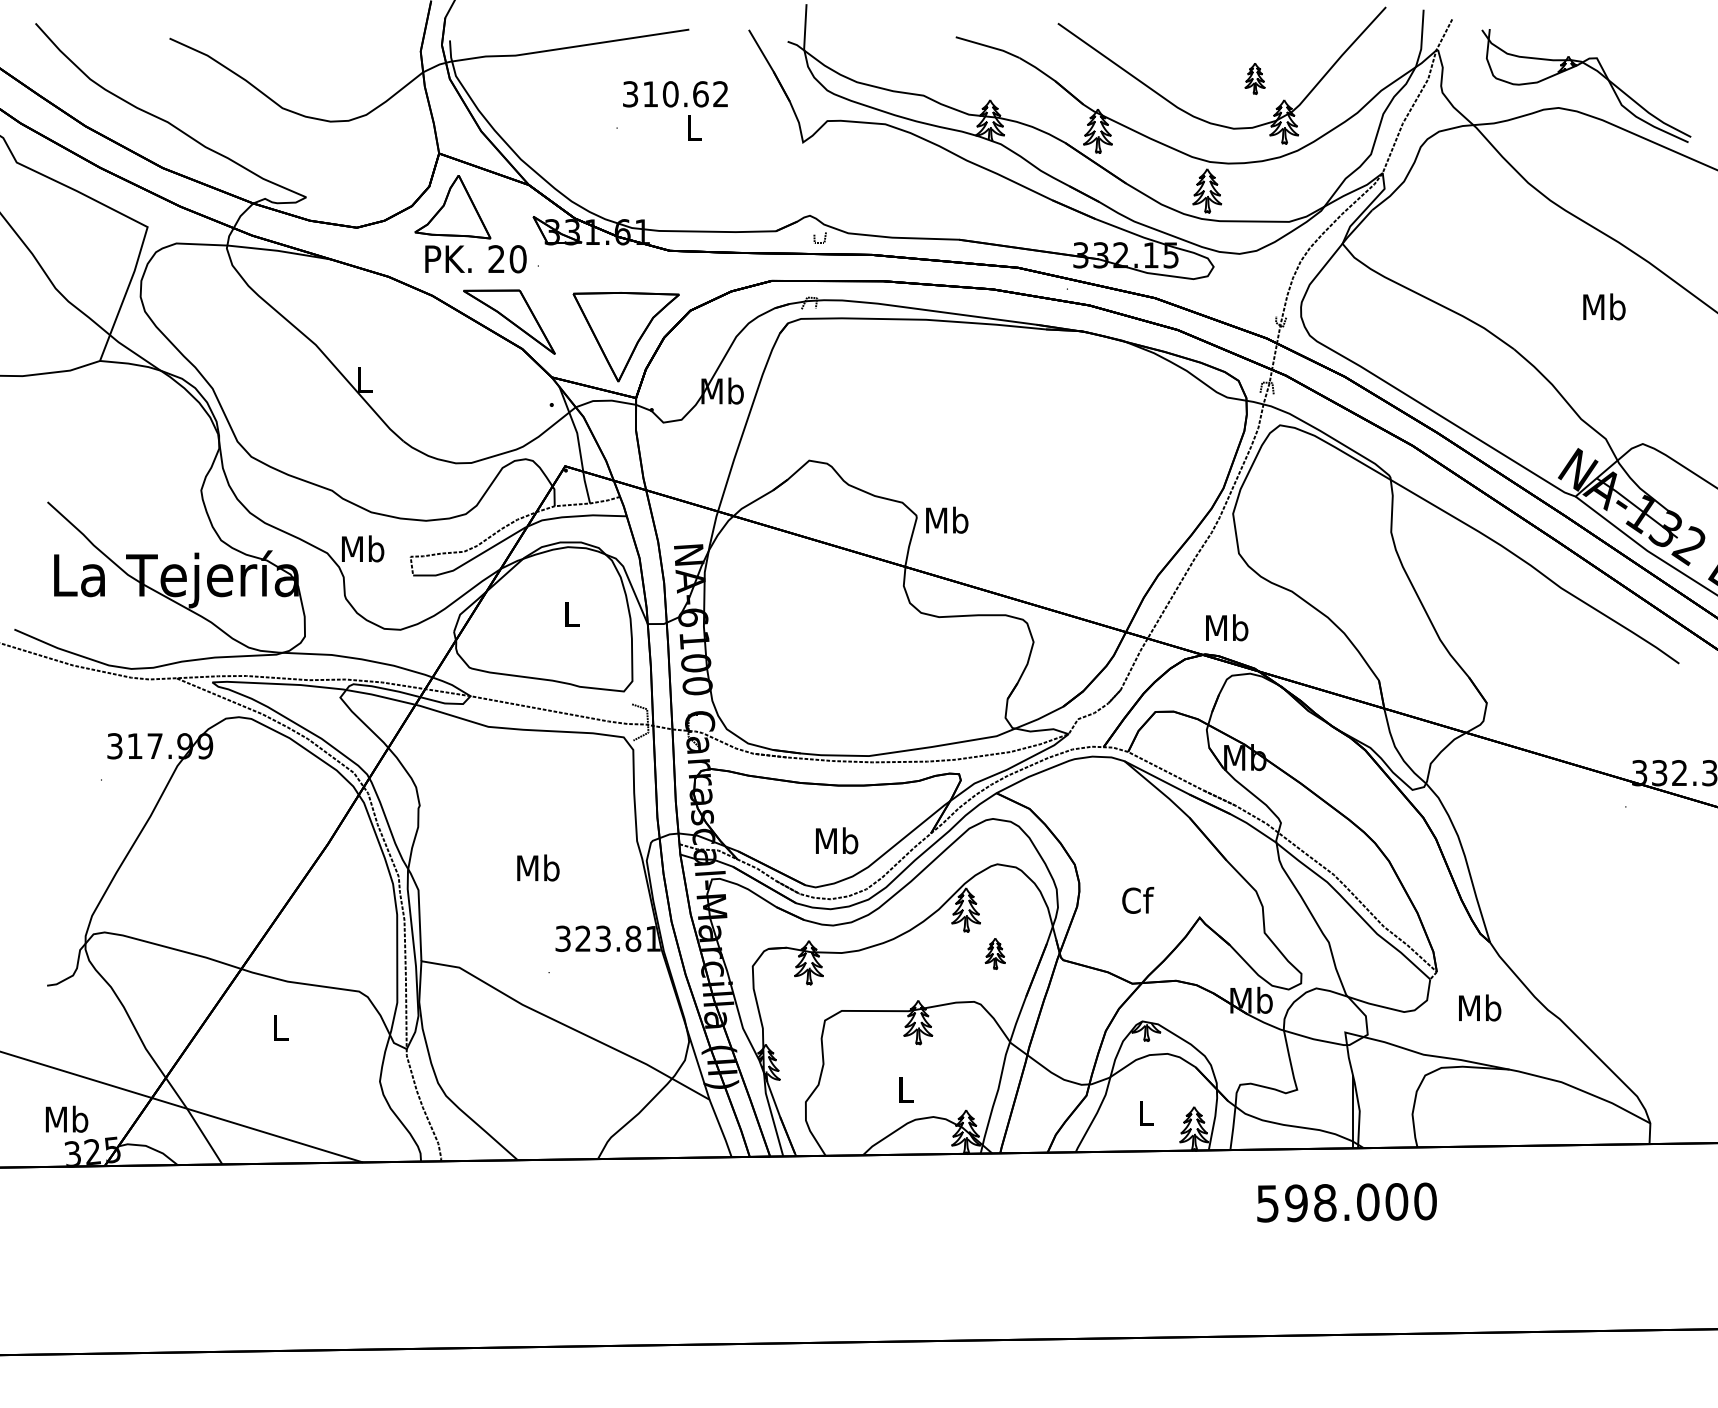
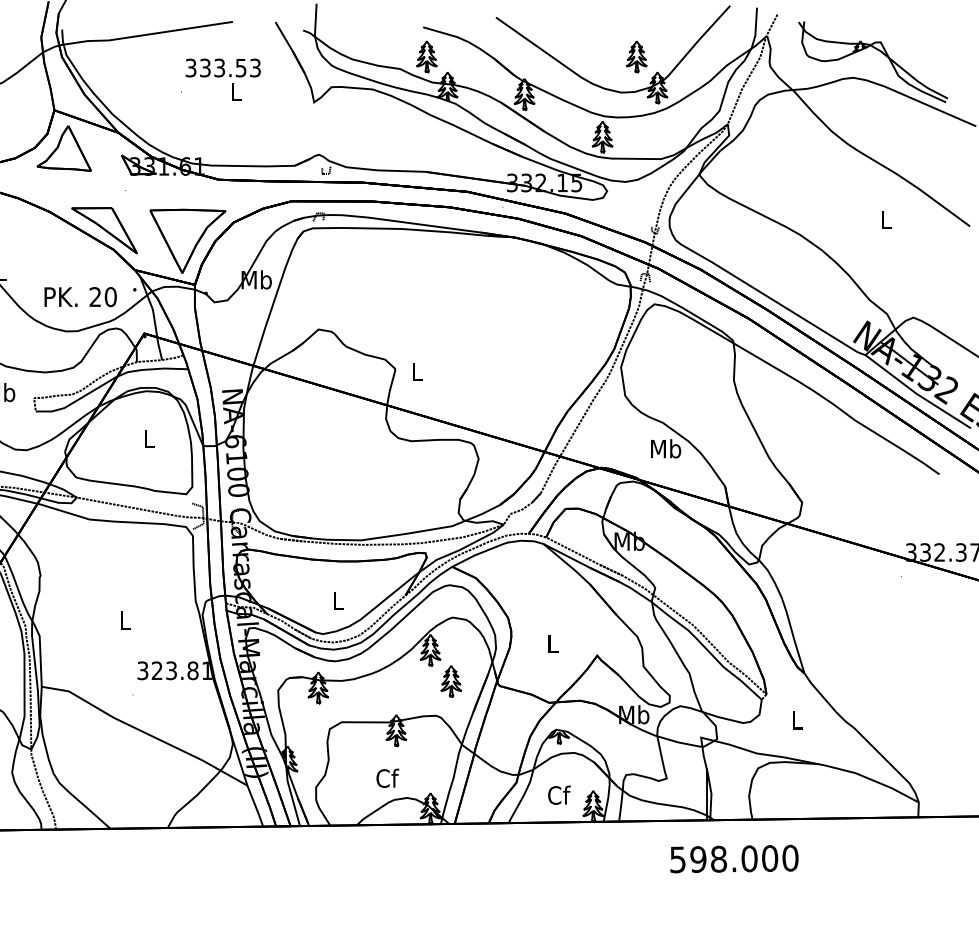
part: (960, 78) -> (426, 56), added
part: (1254, 78) -> (636, 56), size x1.43
text: (685, 94) -> (230, 68), 310.62 -> 333.53
text: (475, 259) -> (80, 297), moved
text: (1604, 306) -> (886, 219), Mb -> L
text: (947, 519) -> (417, 371), Mb -> L
text: (1227, 627) -> (666, 448), moved
text: (837, 840) -> (338, 600), Mb -> L
text: (538, 867) -> (125, 619), Mb -> L
text: (1138, 900) -> (553, 643), Cf -> L
part: (995, 953) -> (451, 681), size x1.43
text: (1480, 1007) -> (797, 719), Mb -> L
text: (906, 1089) -> (387, 778), L -> Cf
text: (1146, 1112) -> (559, 794), L -> Cf
text: (1346, 1202) -> (734, 858), moved

